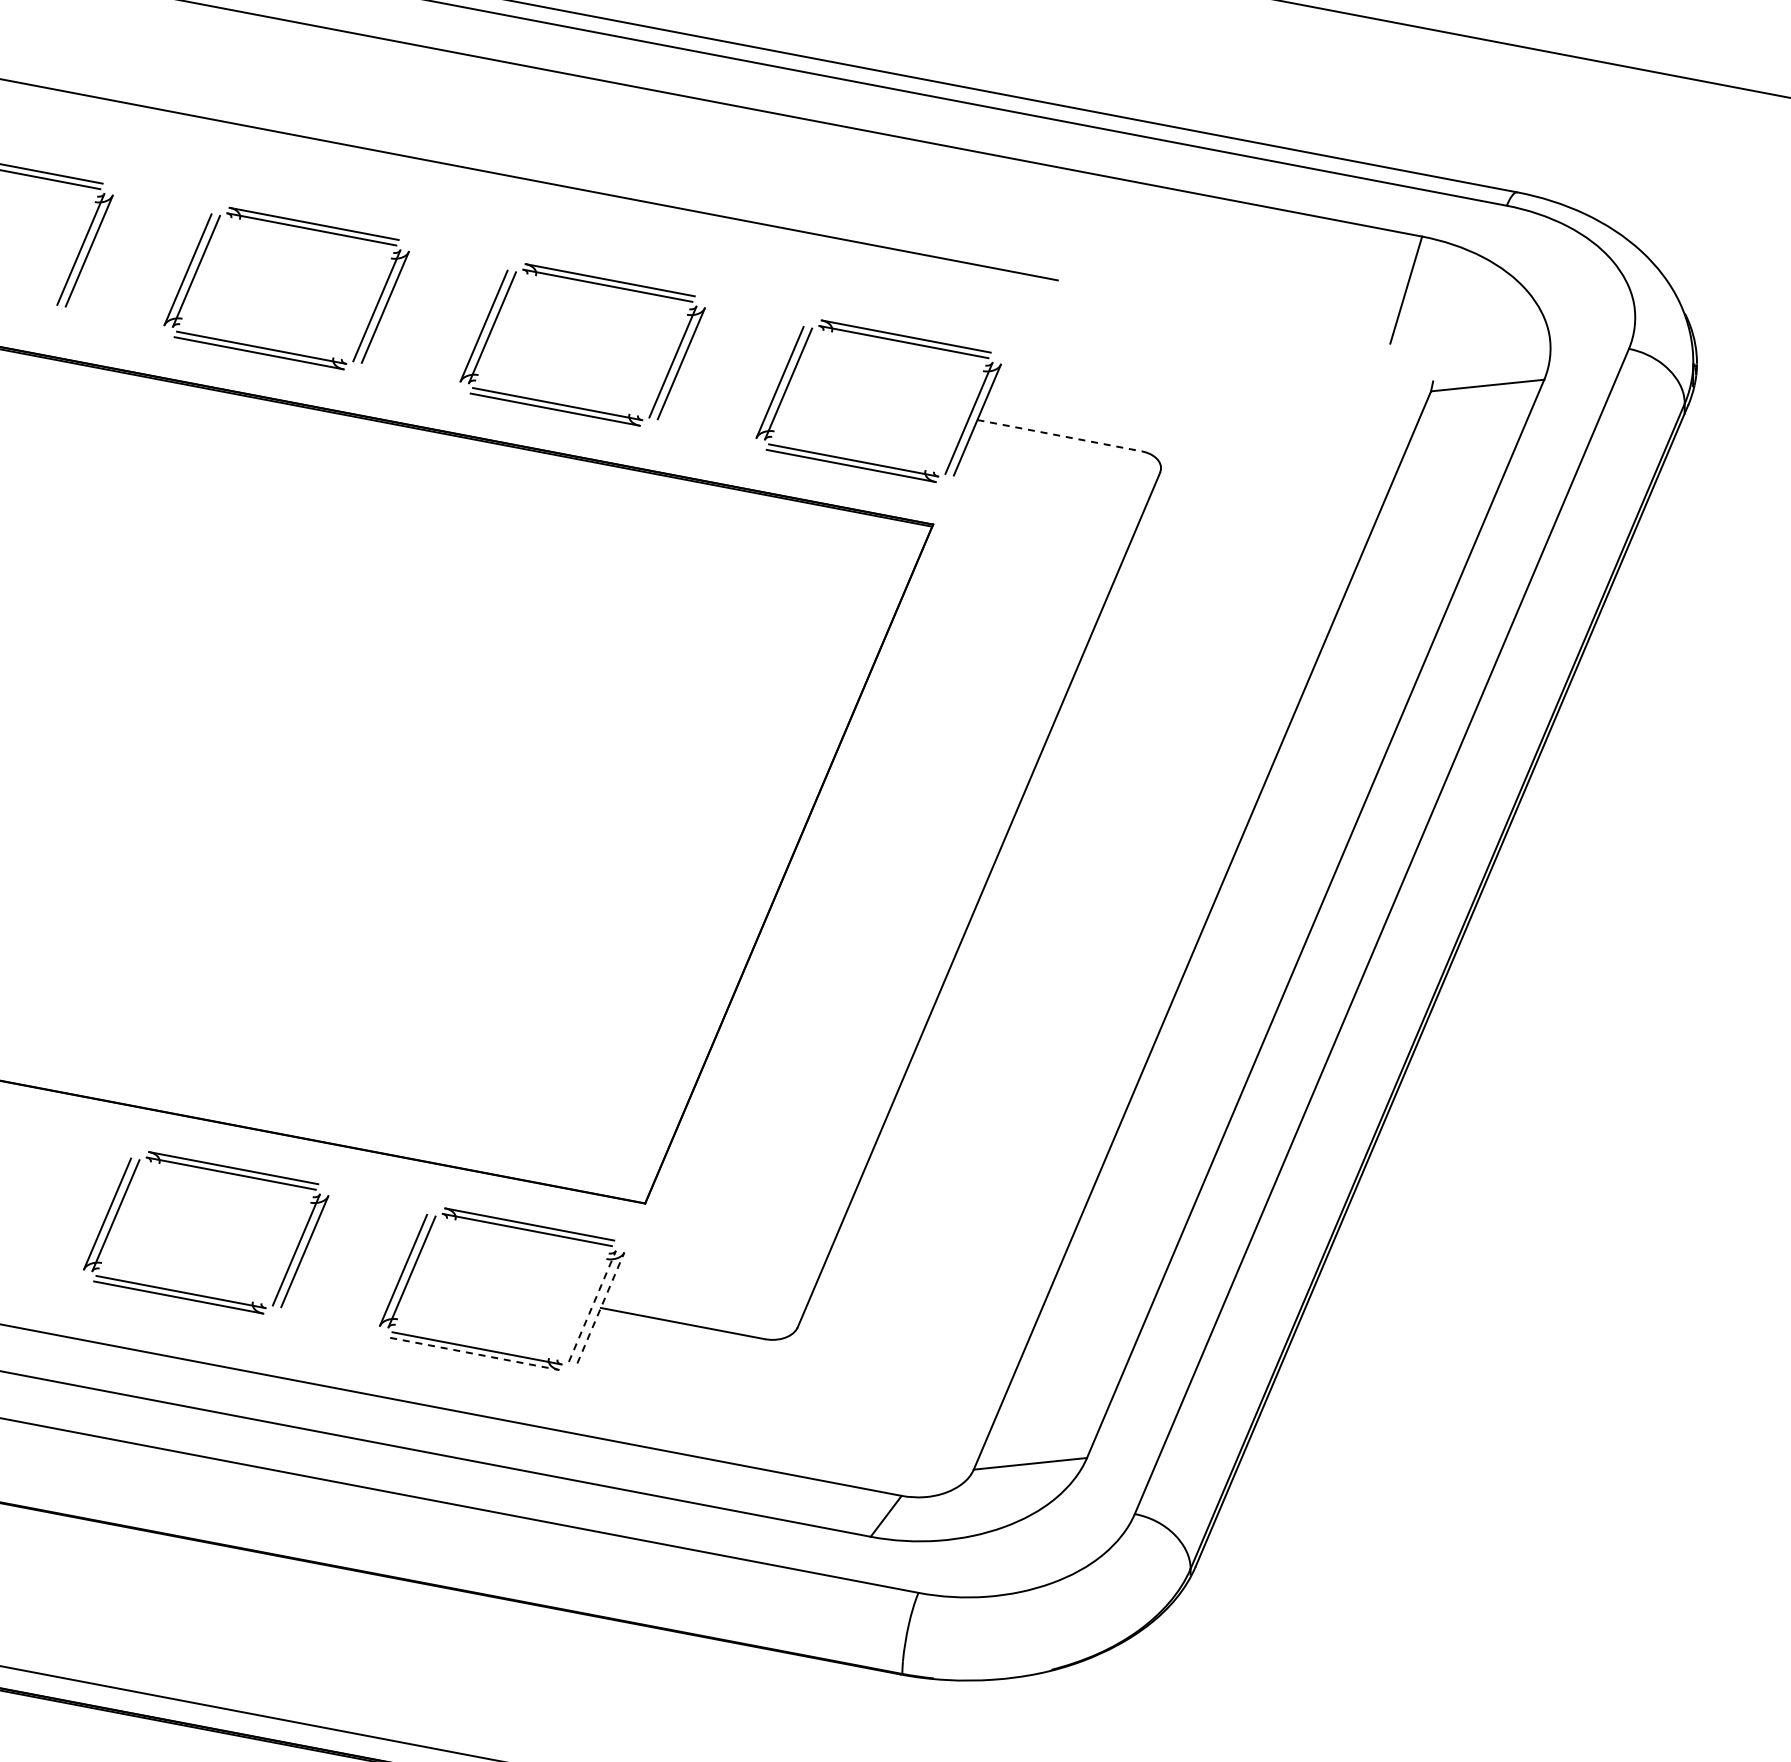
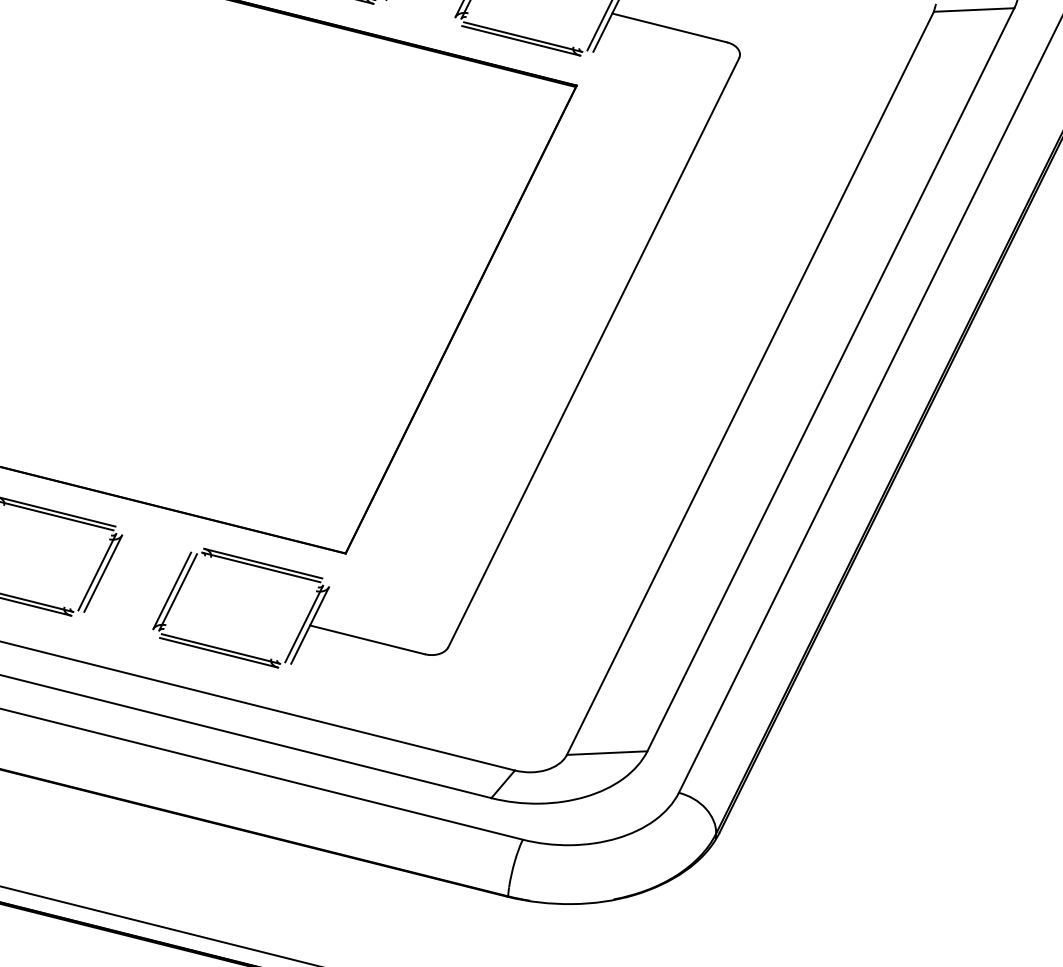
line: (1059, 435) -> (669, 27), dashed -> solid
line: (592, 1305) -> (304, 623), dashed -> solid
line: (601, 1307) -> (310, 625), dashed -> solid
line: (475, 1354) -> (219, 653), dashed -> solid

